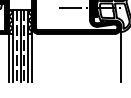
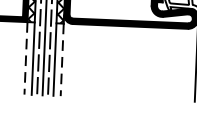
line: (8, 57) -> (25, 57), solid -> dashed
line: (32, 57) -> (62, 59), solid -> dashed

